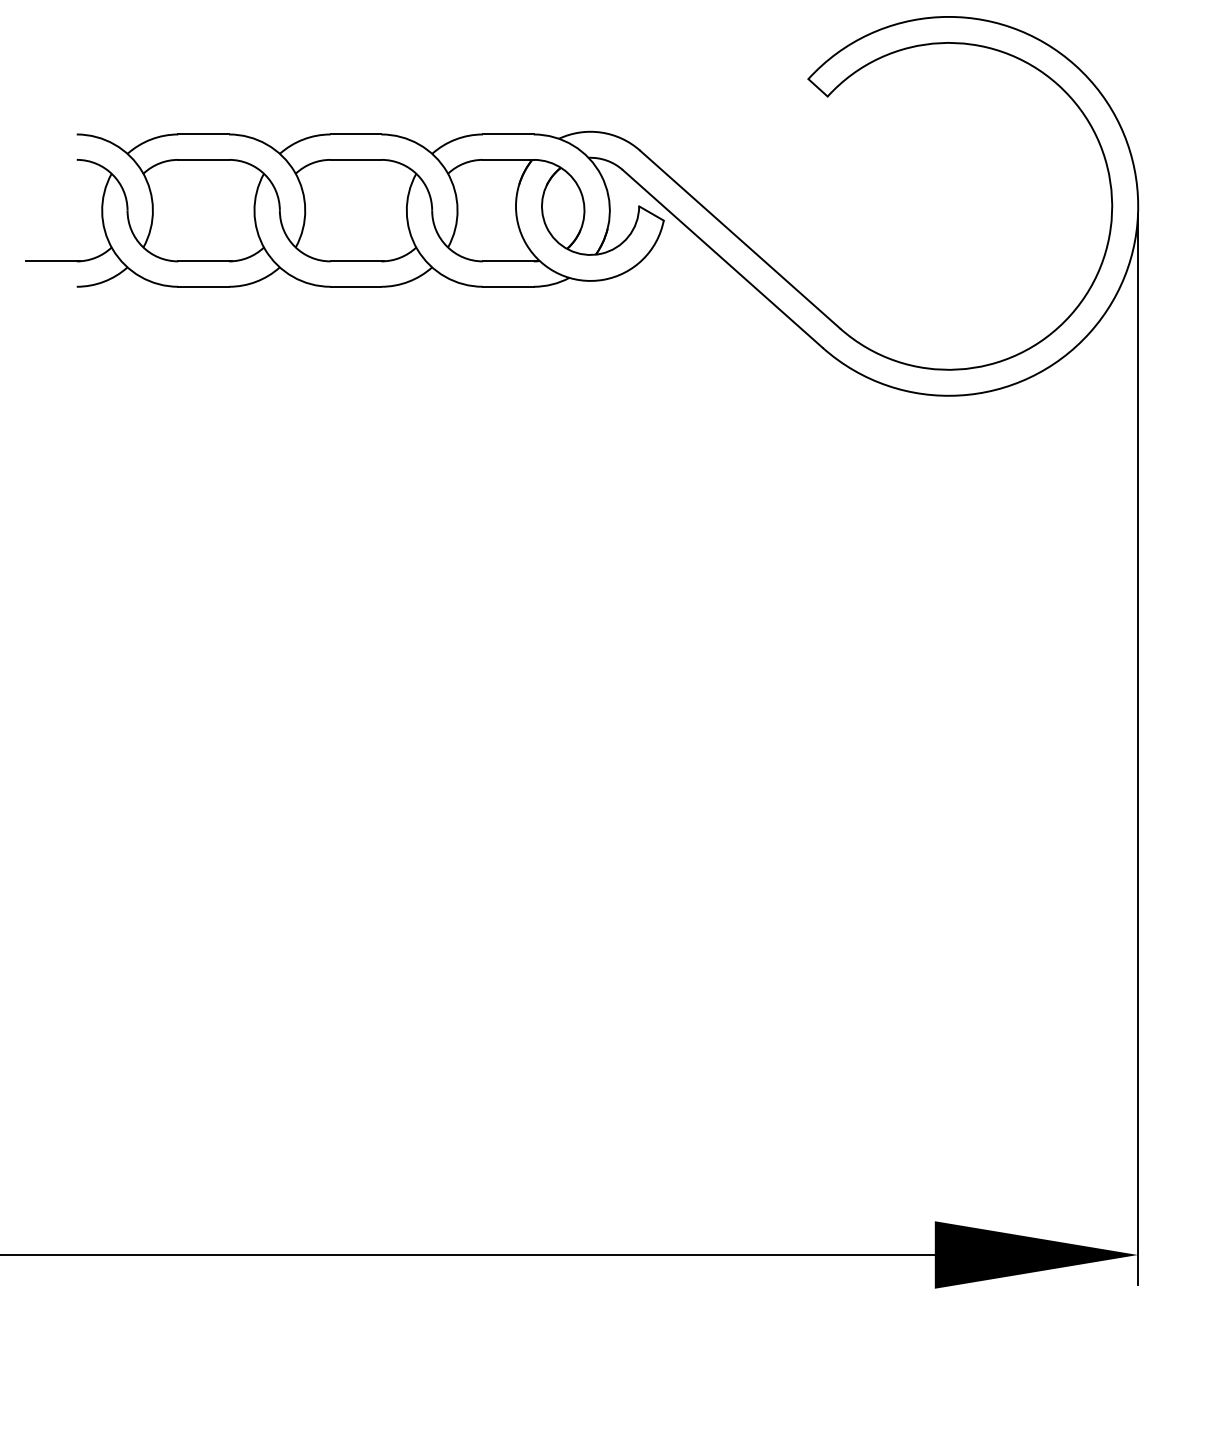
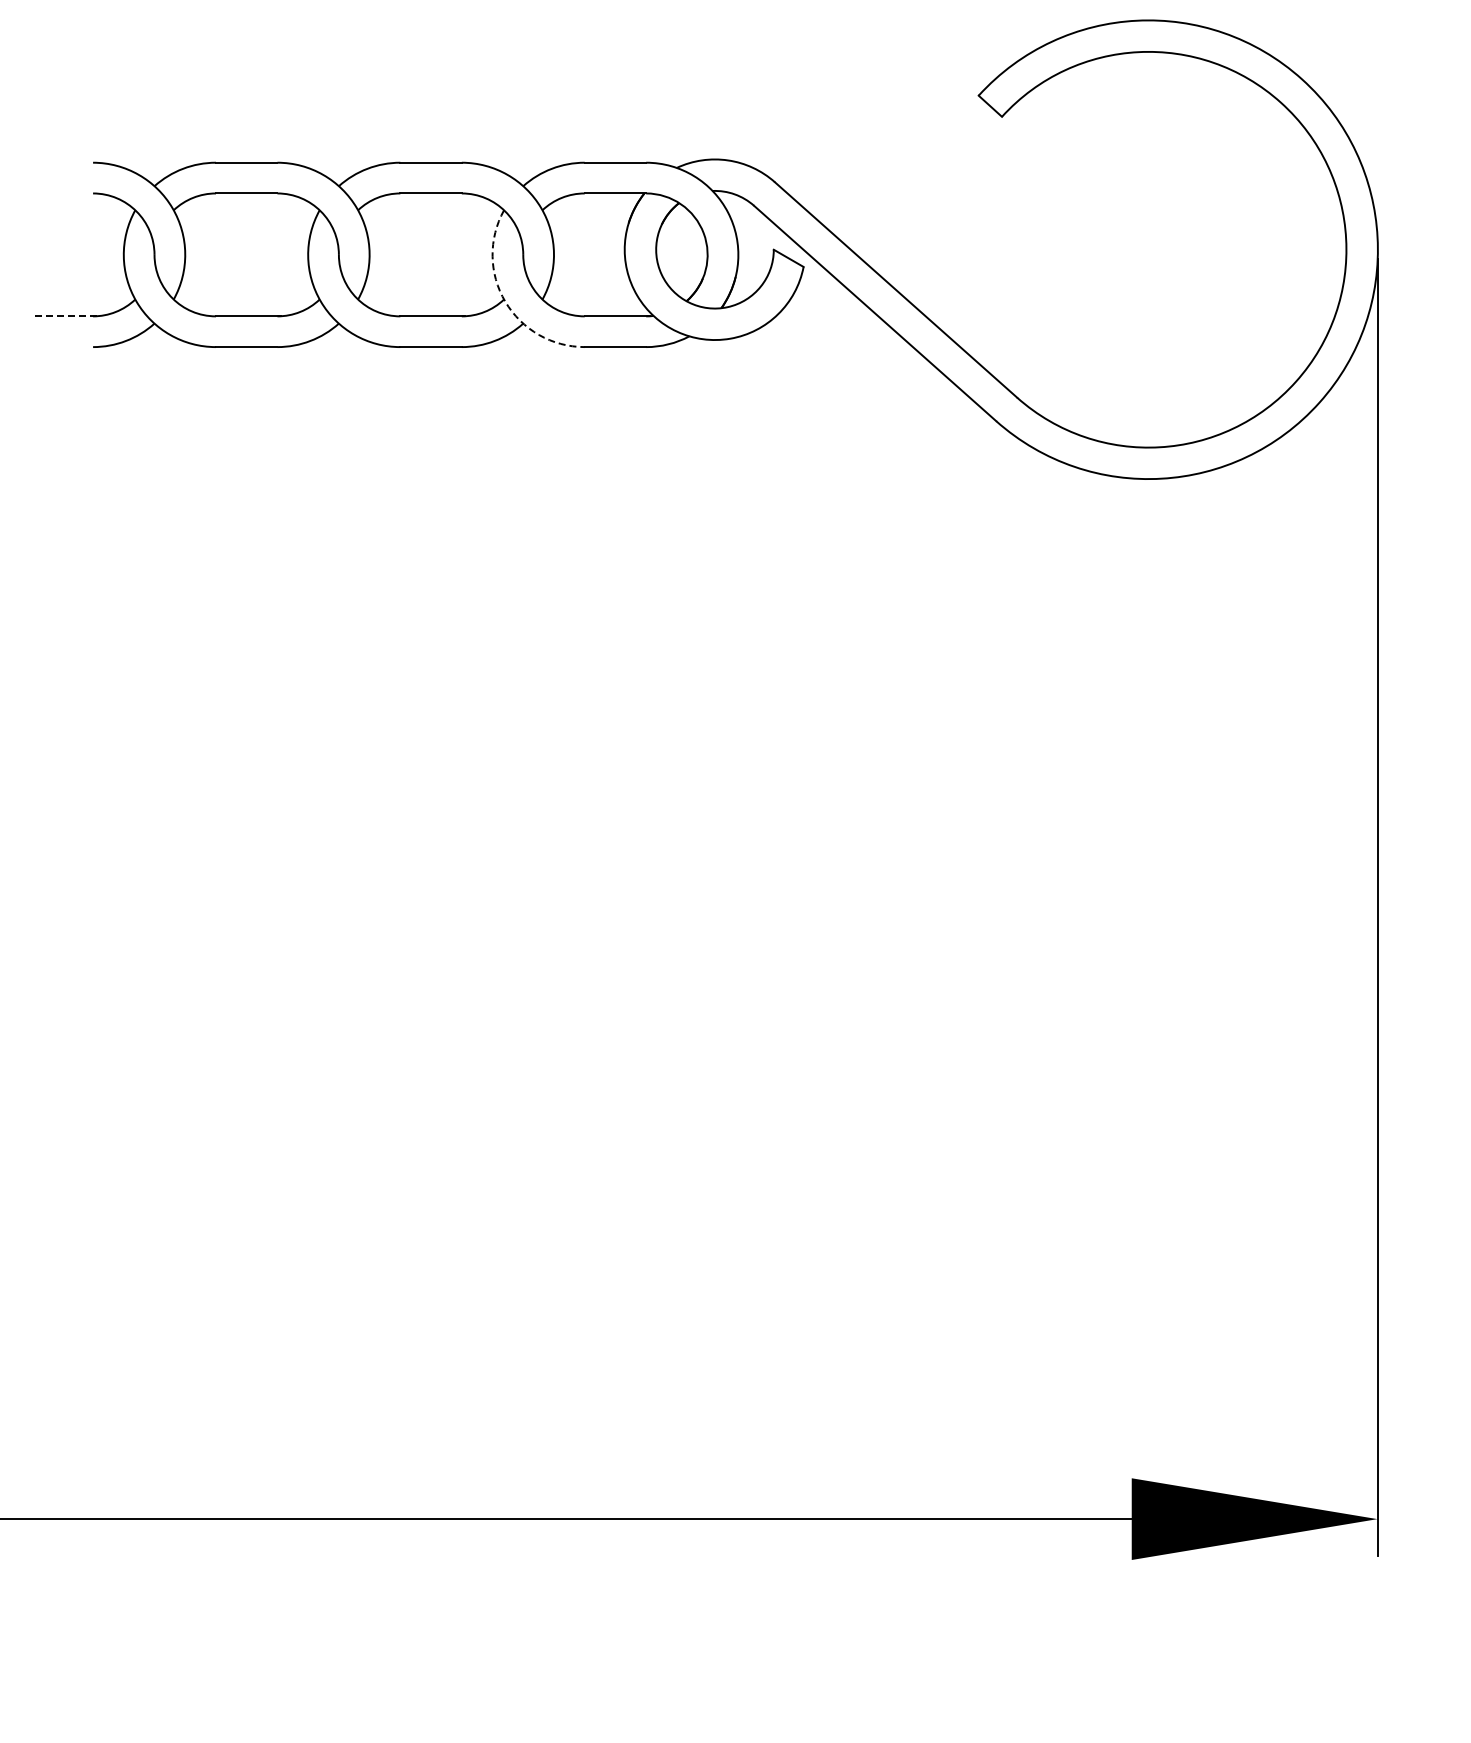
arc: (417, 249) -> (505, 301), solid -> dashed
line: (53, 261) -> (64, 316), solid -> dashed

